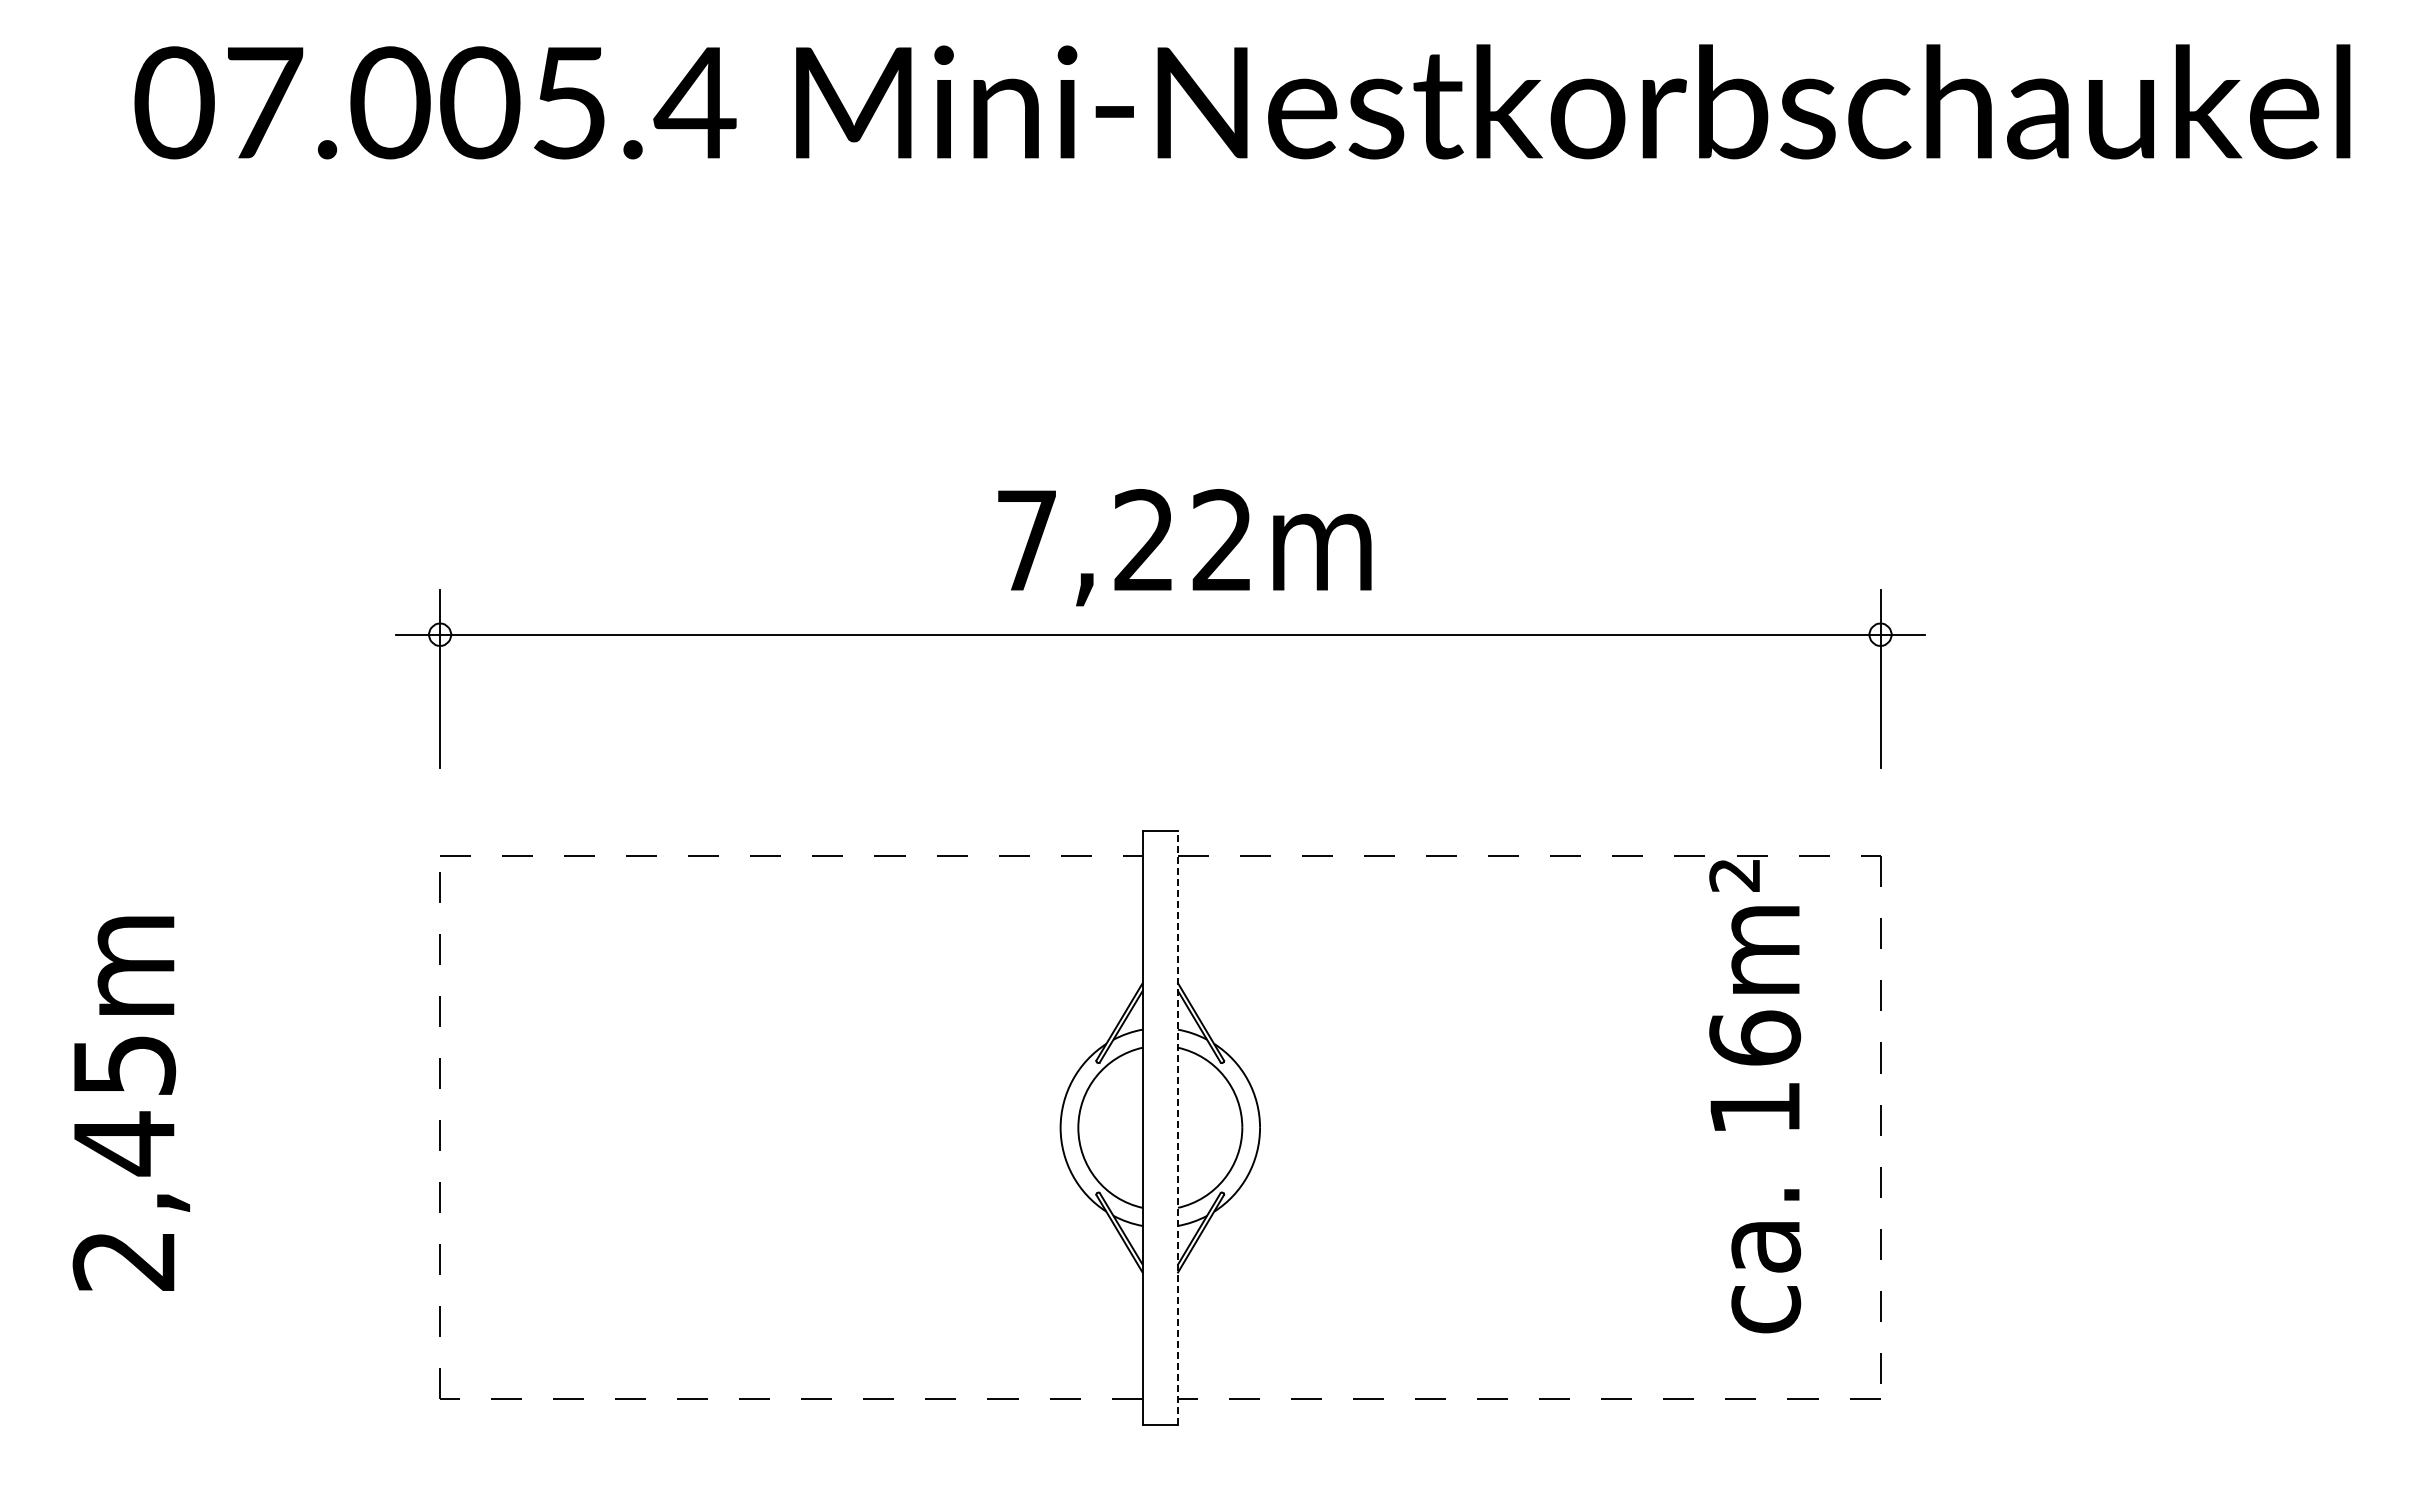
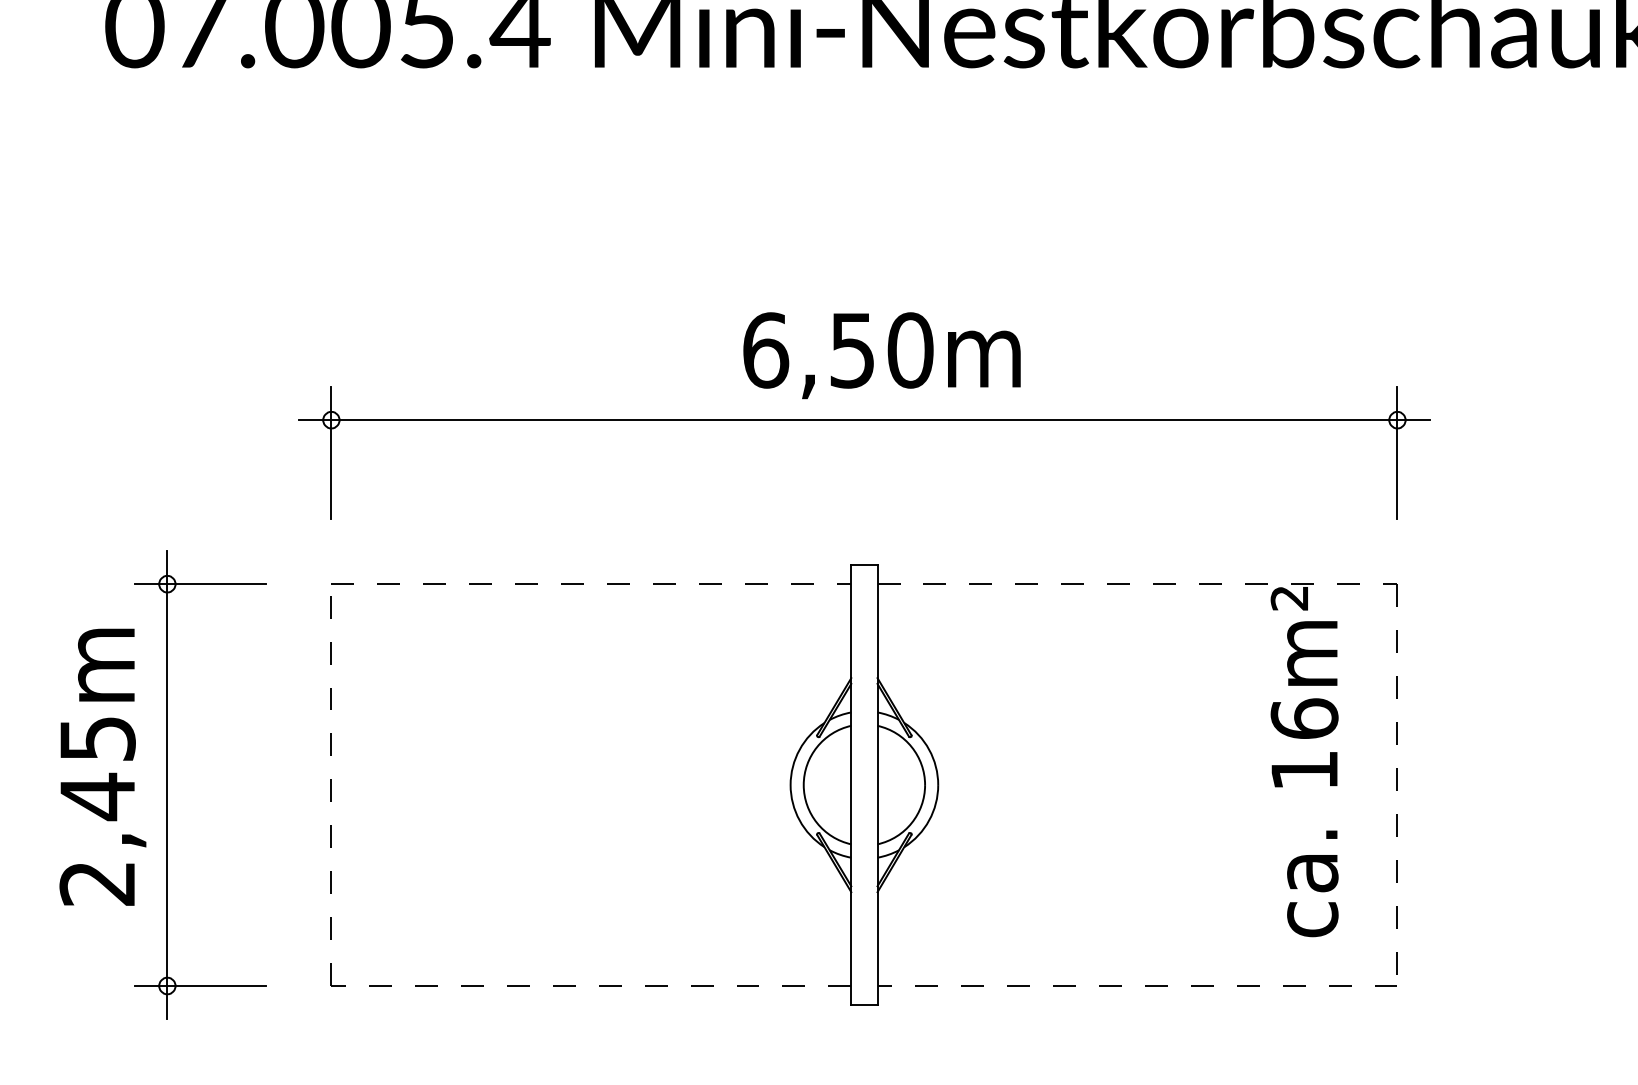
text: (1124, 540) -> (837, 350), 7,22m -> 6,50m
part: (219, 1127) -> (168, 784), added
line: (1178, 1127) -> (877, 784), dashed -> solid

